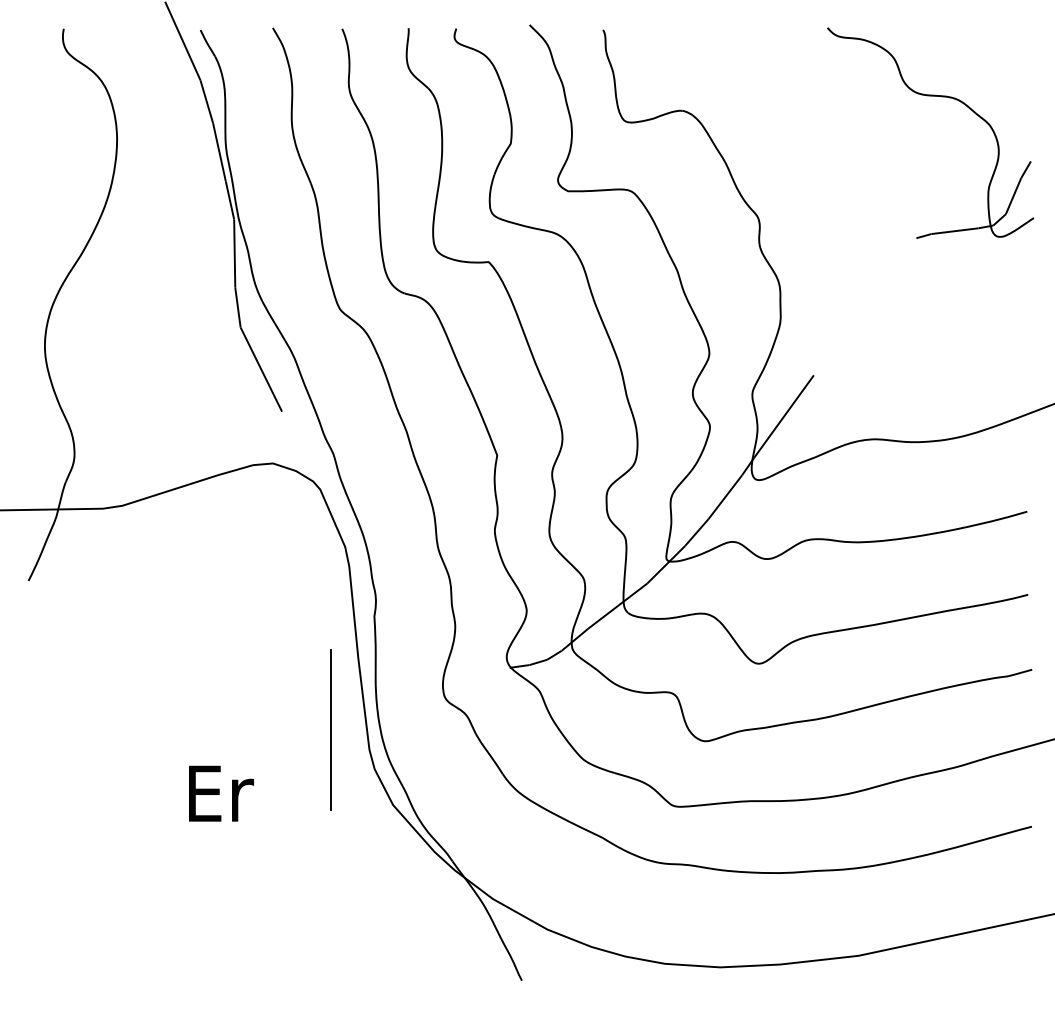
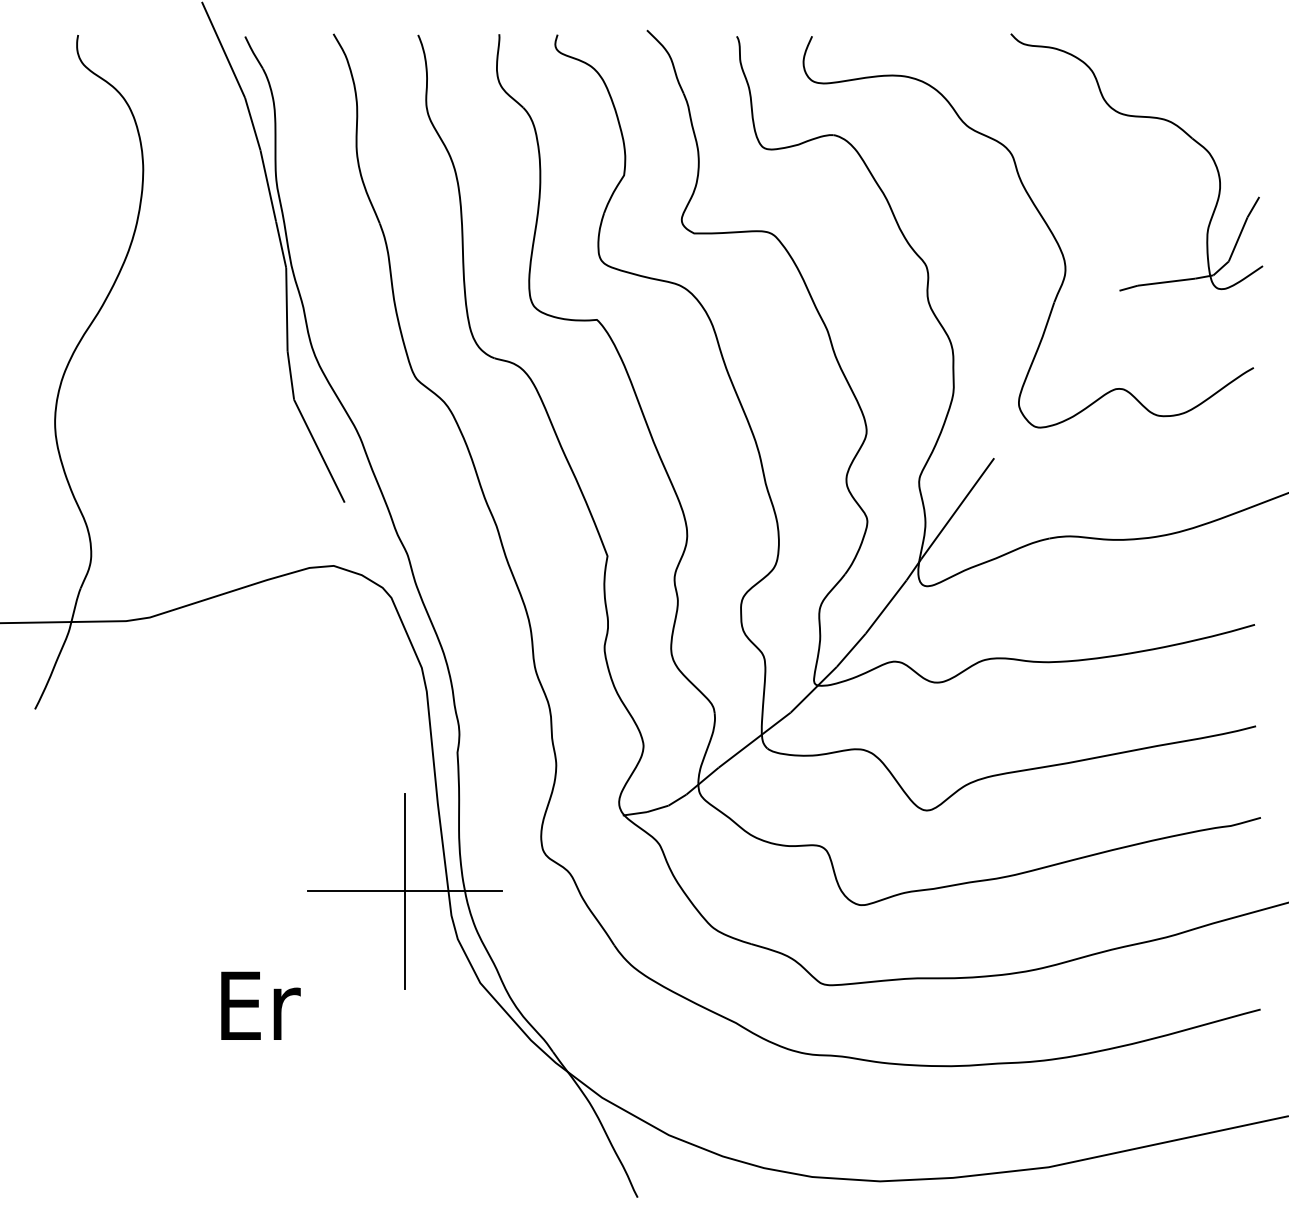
part: (854, 182) -> (1043, 222), added
line: (331, 730) -> (405, 892), added
text: (221, 793) -> (260, 1005), moved

